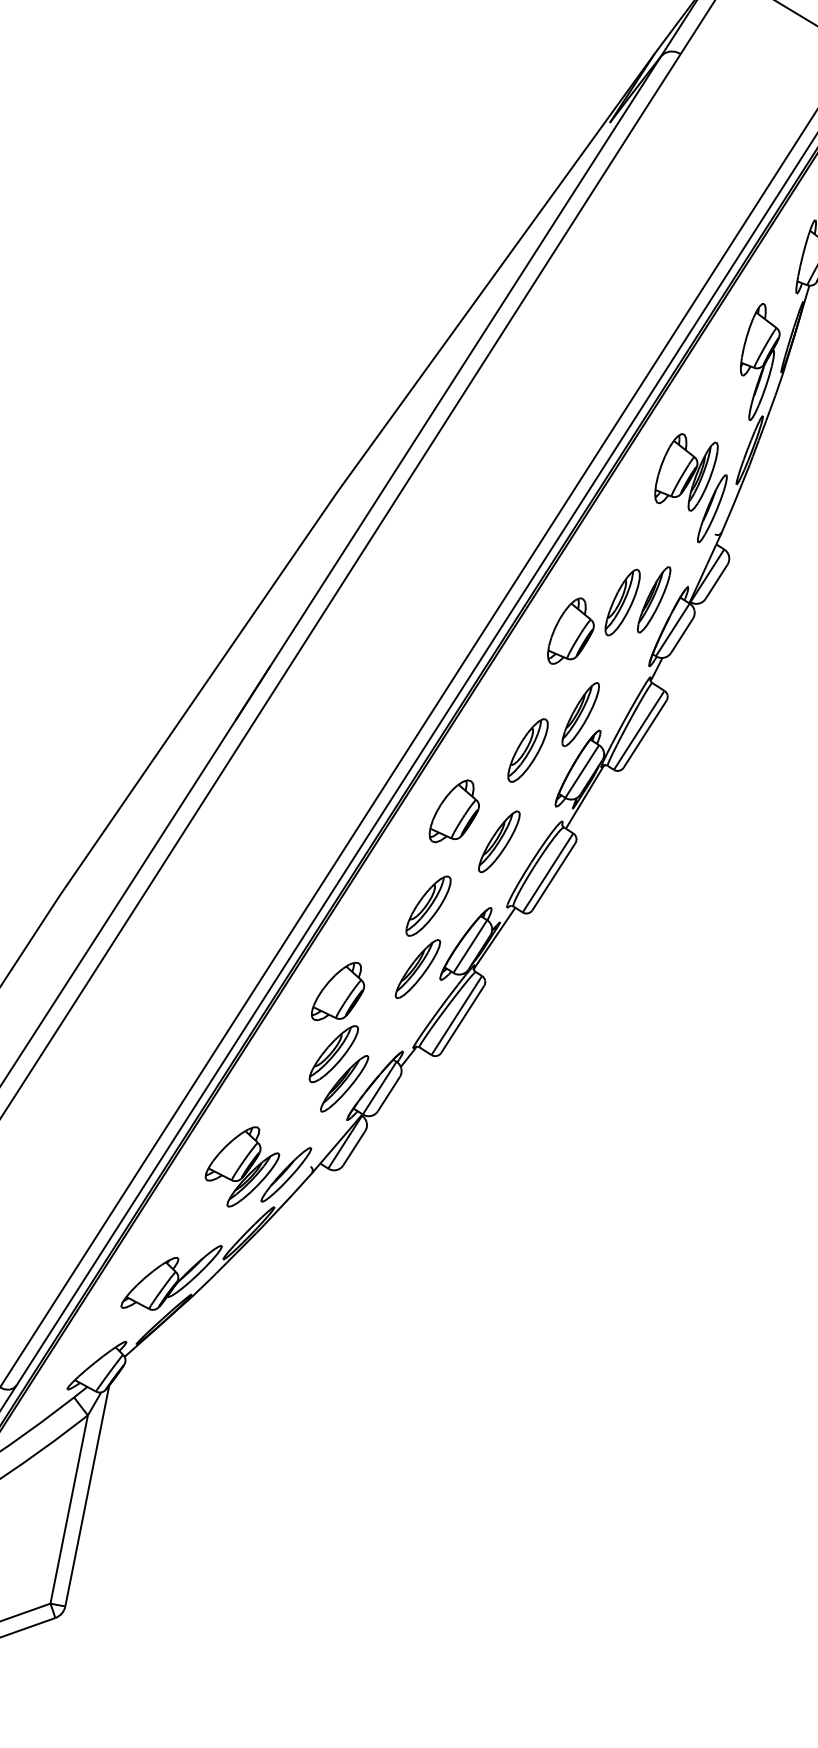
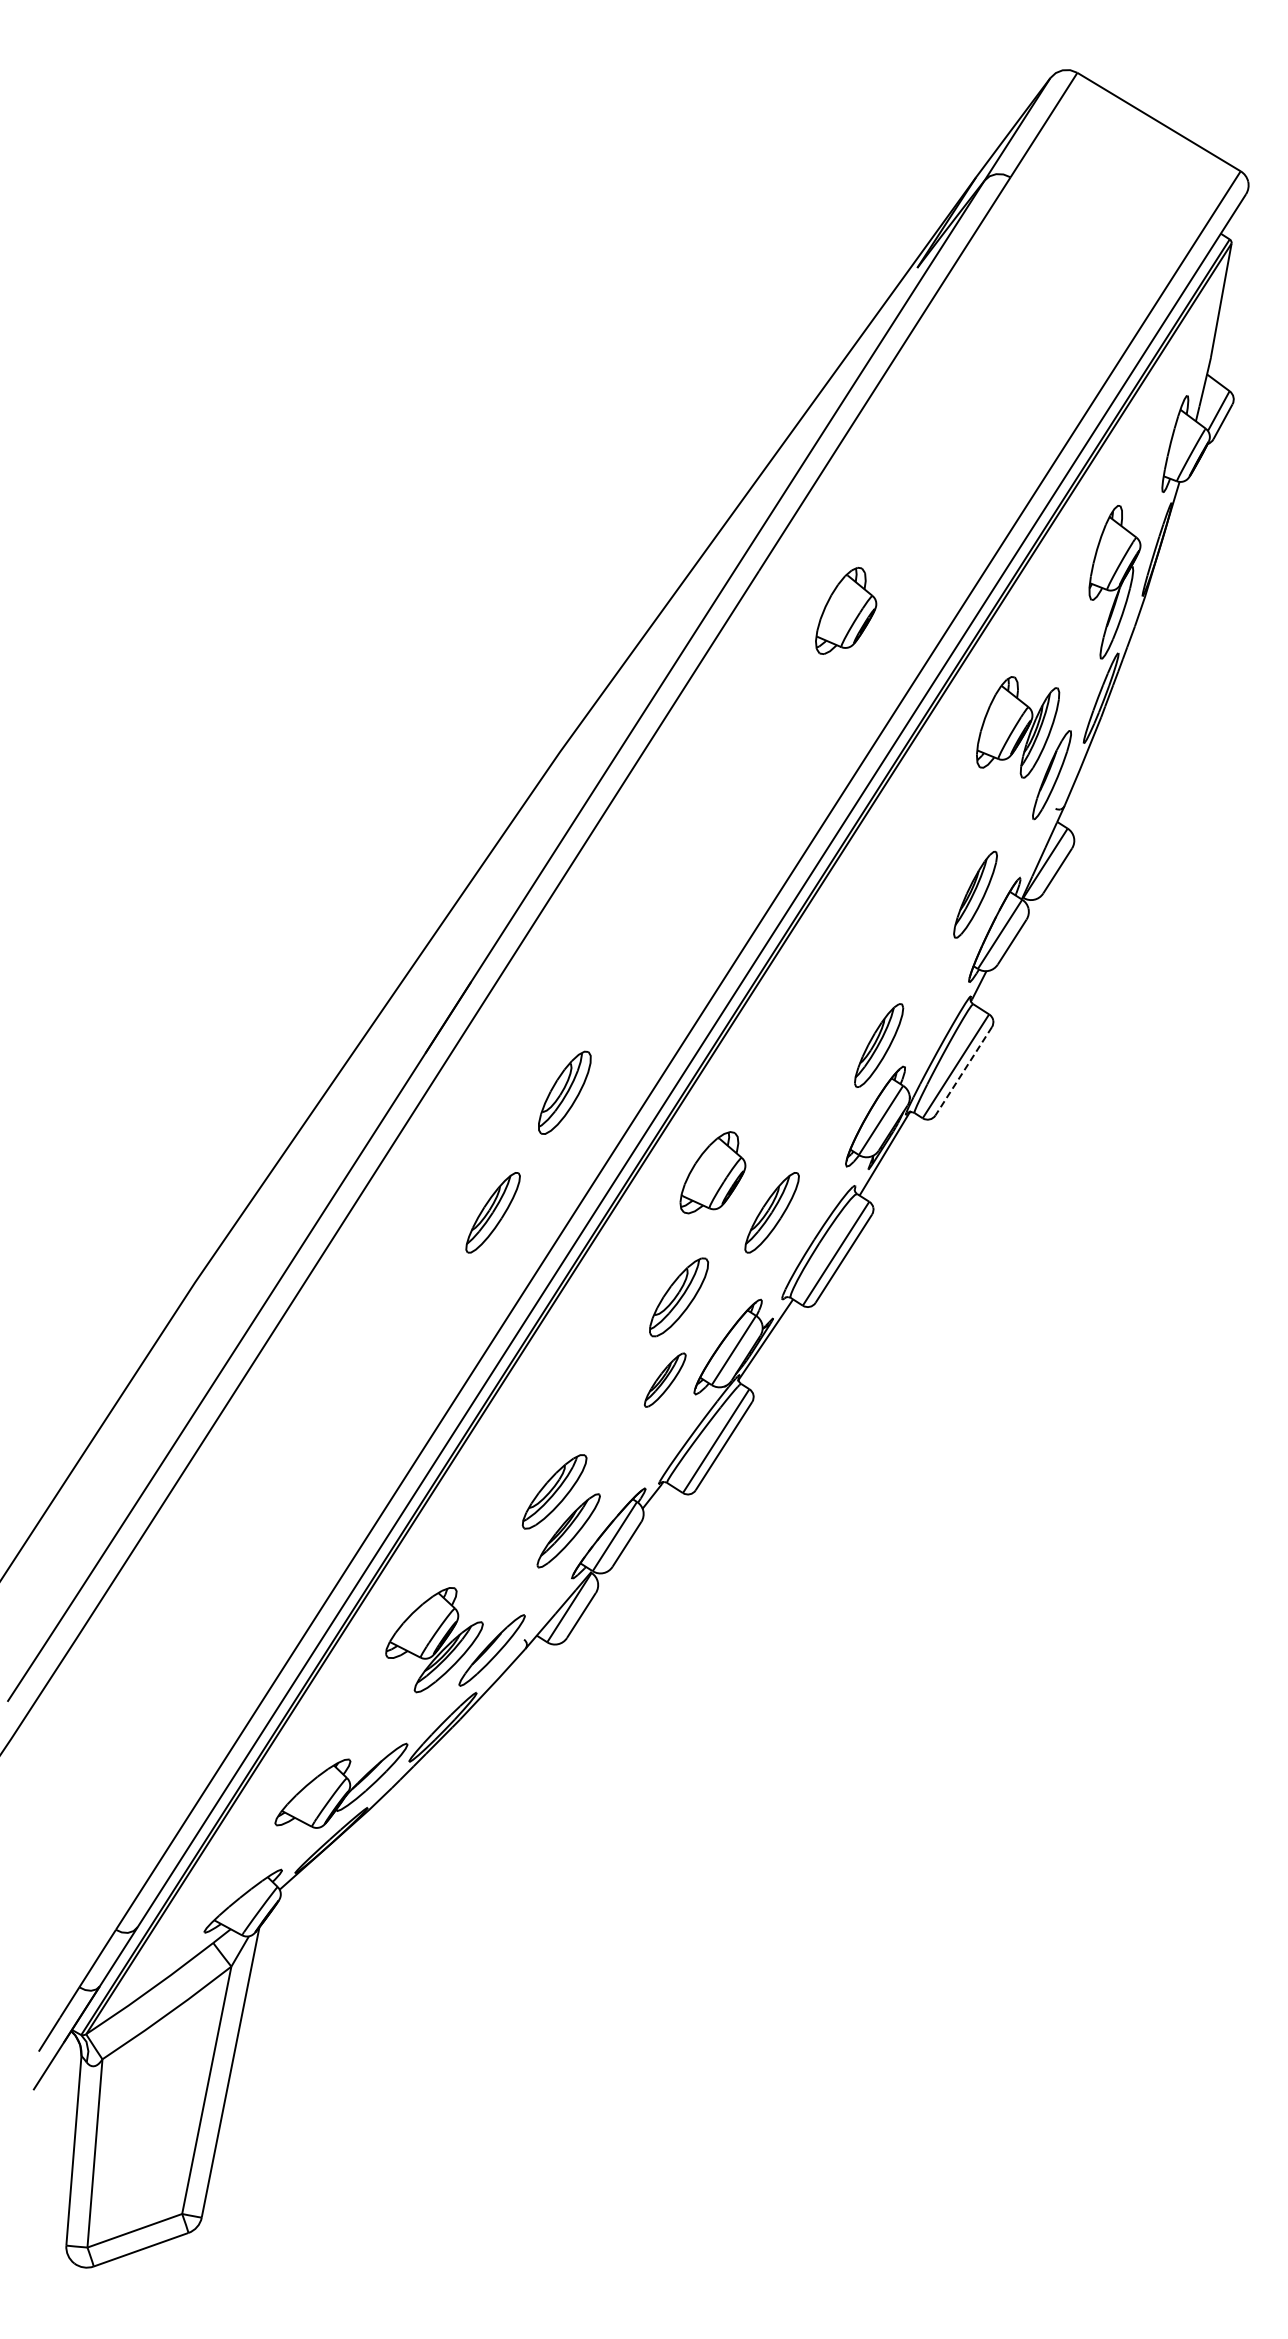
part: (622, 602) -> (933, 898), removed
part: (571, 630) -> (846, 610), moved
line: (644, 734) -> (963, 1071), solid -> dashed
part: (527, 750) -> (564, 1092), moved
part: (286, 841) -> (492, 1212), added
part: (418, 969) -> (665, 1380), size x0.7
part: (337, 991) -> (559, 1409), removed

